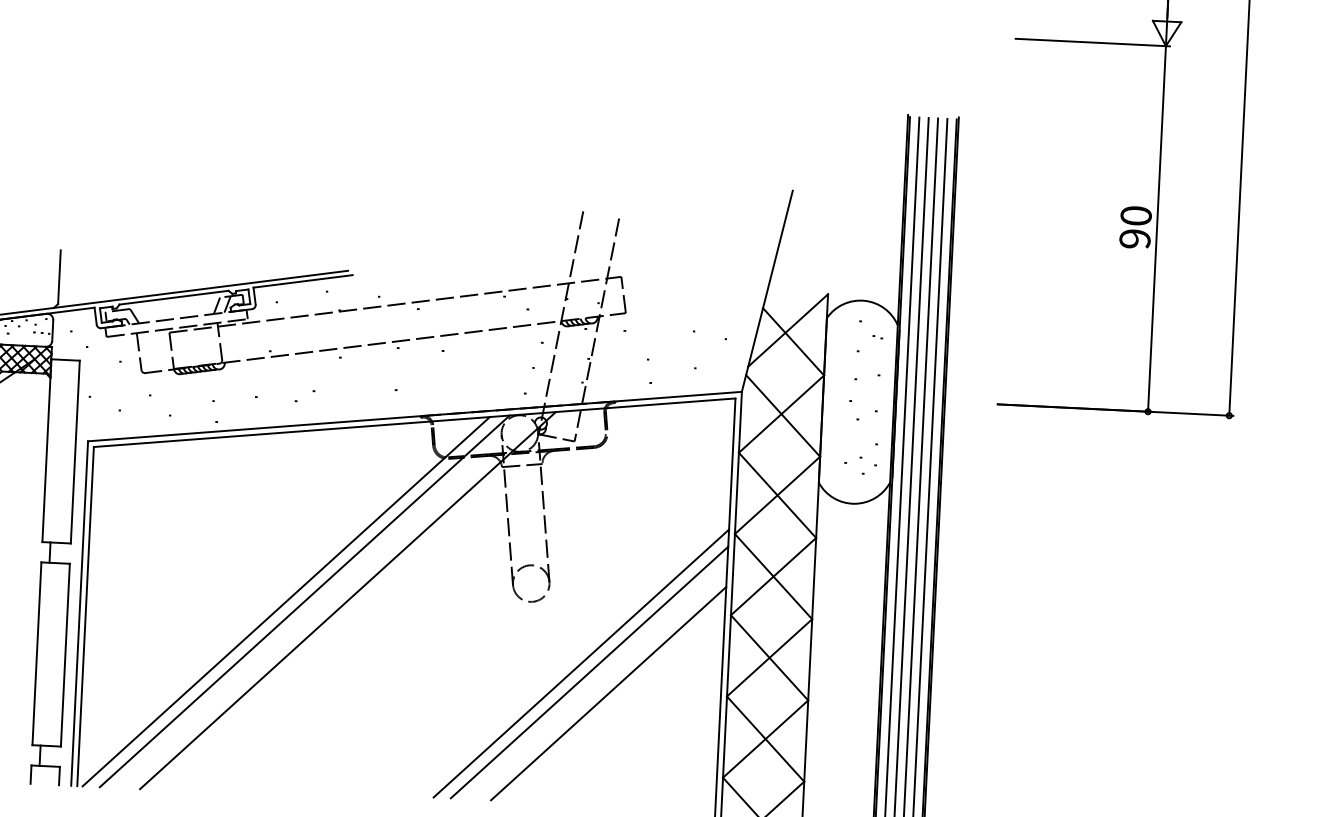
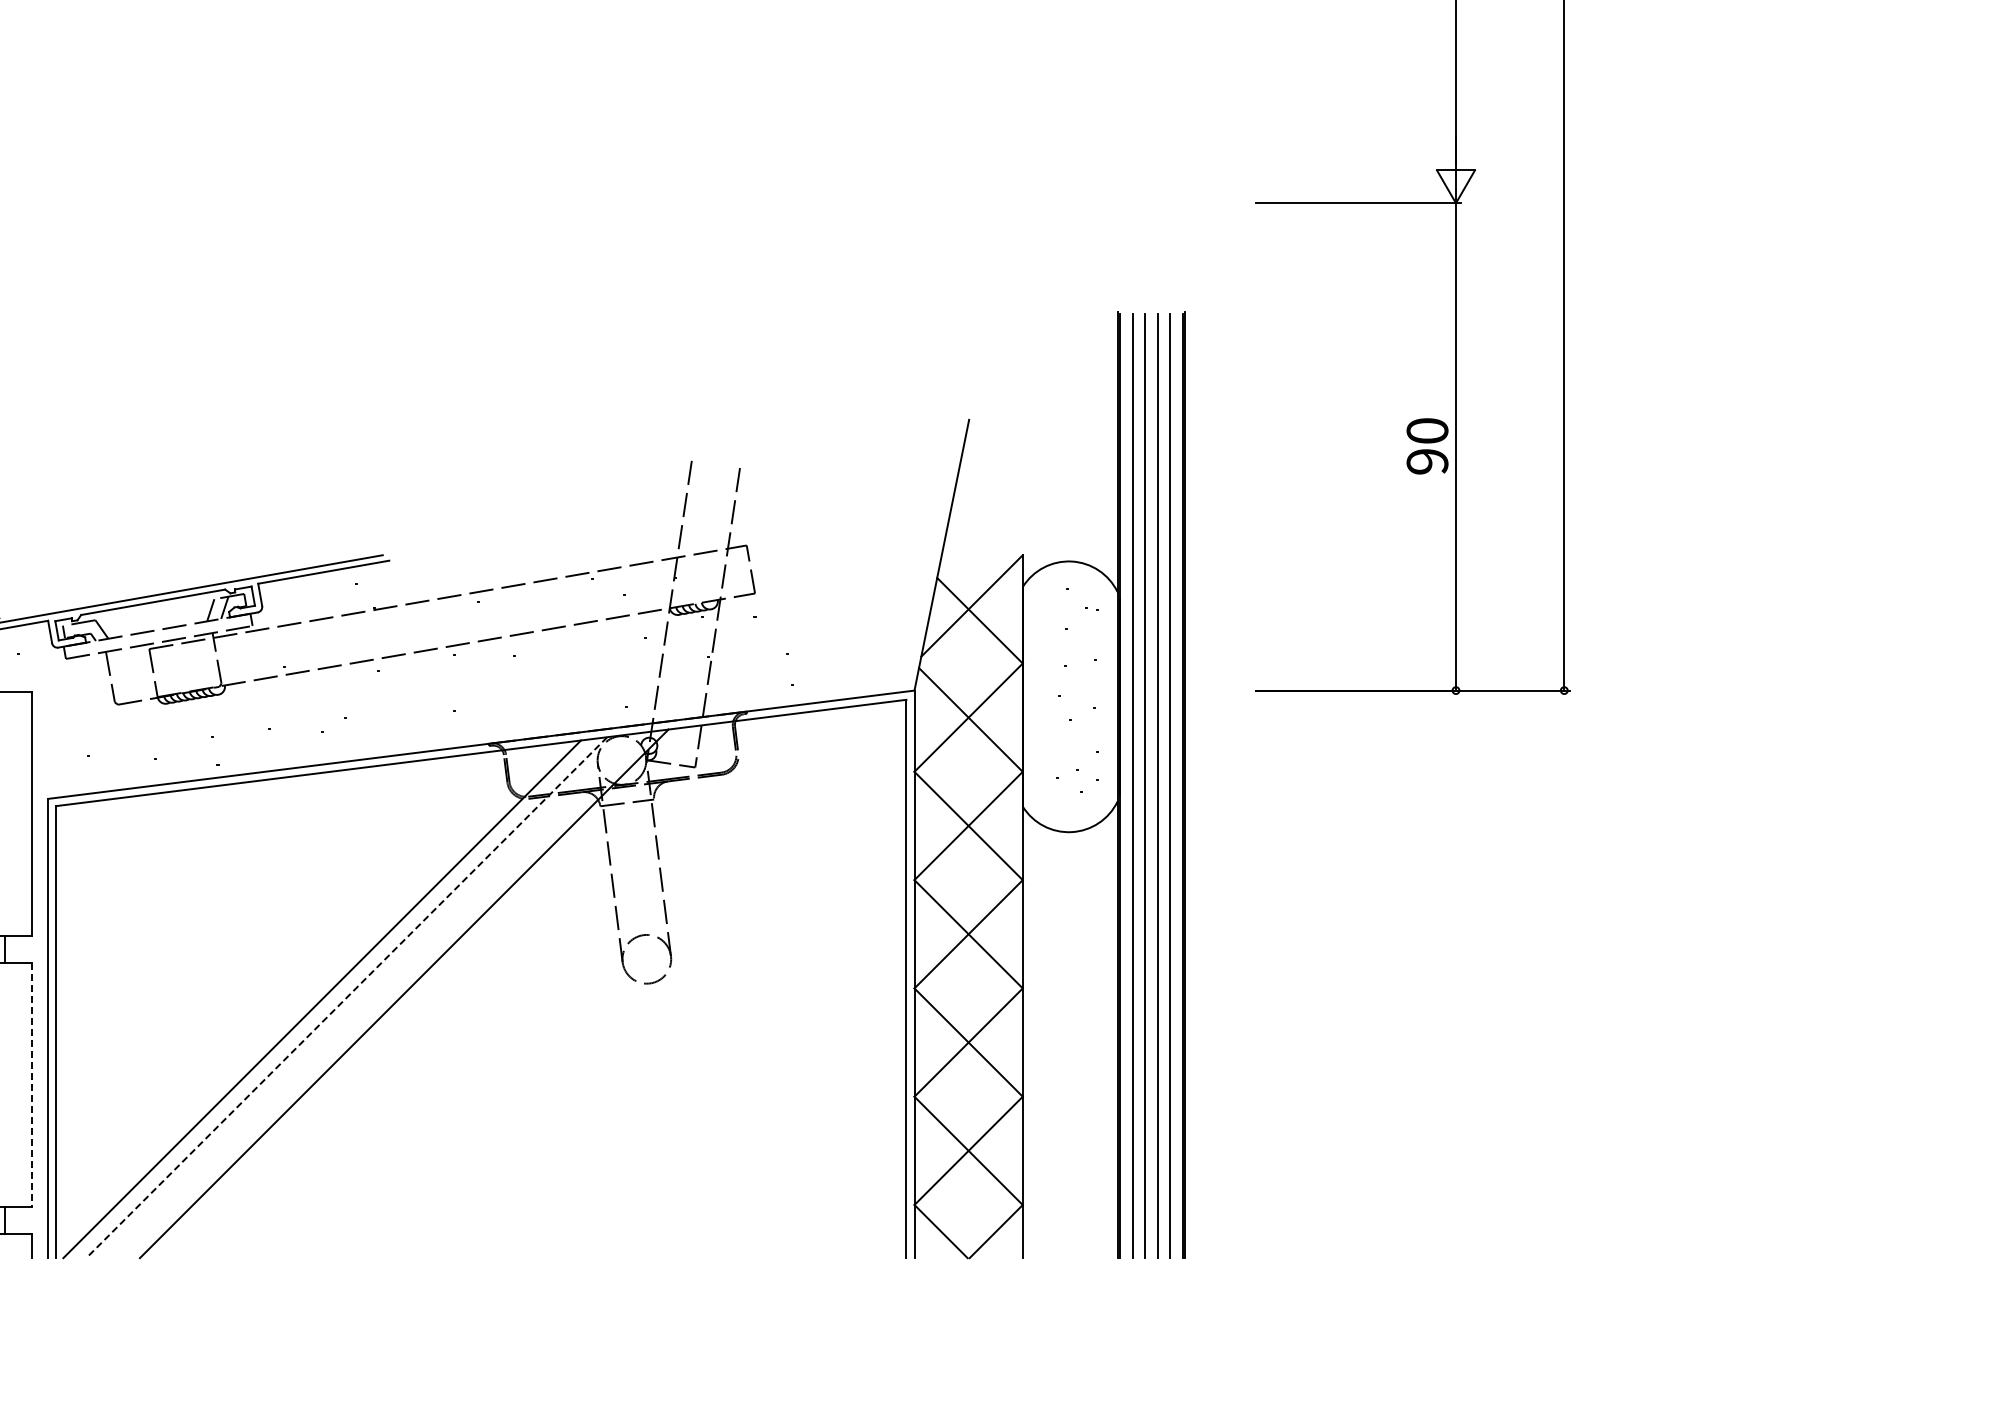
line: (304, 601) -> (346, 998), solid -> dashed
line: (65, 654) -> (31, 1084), solid -> dashed
line: (581, 663) -> (718, 1062), removed
line: (589, 672) -> (729, 1073), removed
line: (608, 693) -> (756, 1100), removed

